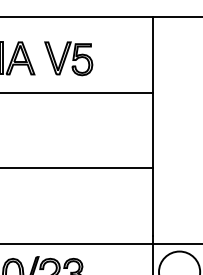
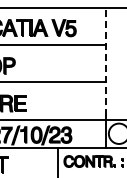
line: (152, 126) -> (105, 61), solid -> dashed

